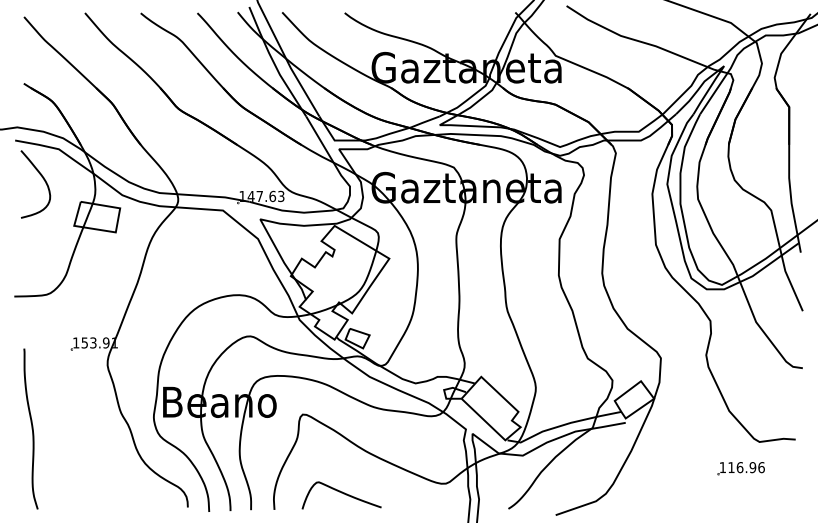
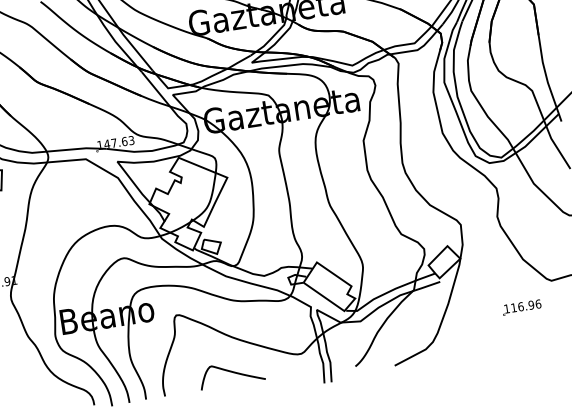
part: (740, 468) -> (521, 307), moved
curve: (341, 493) -> (231, 372), moved

